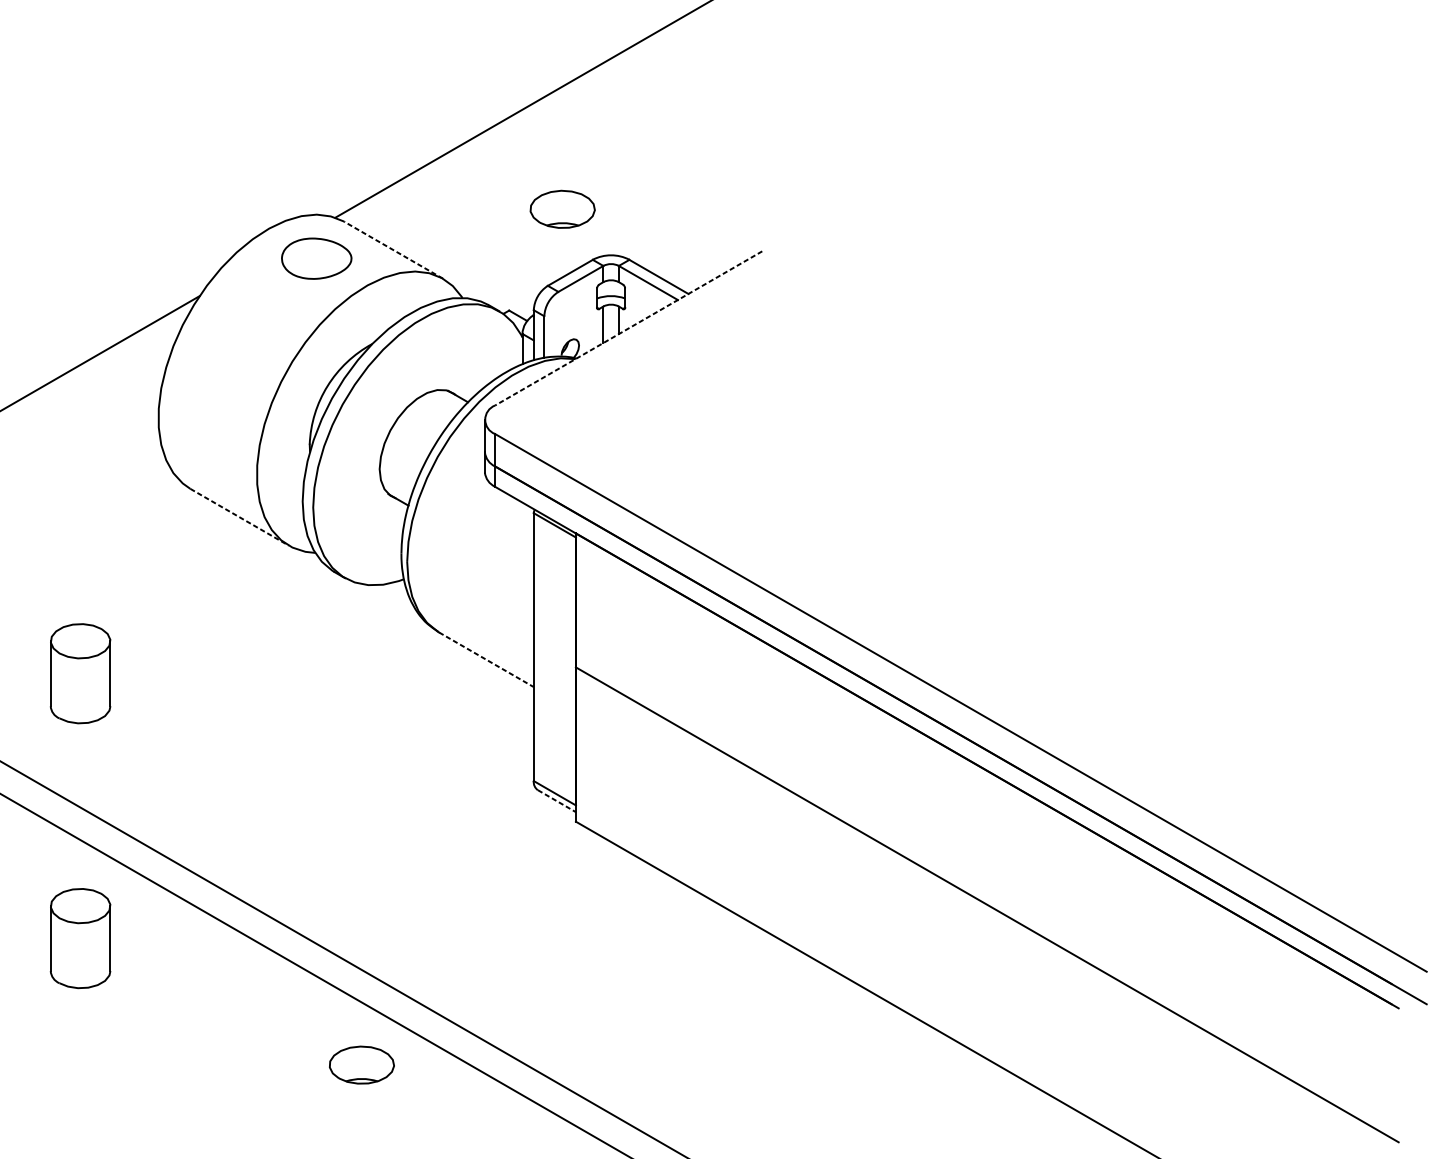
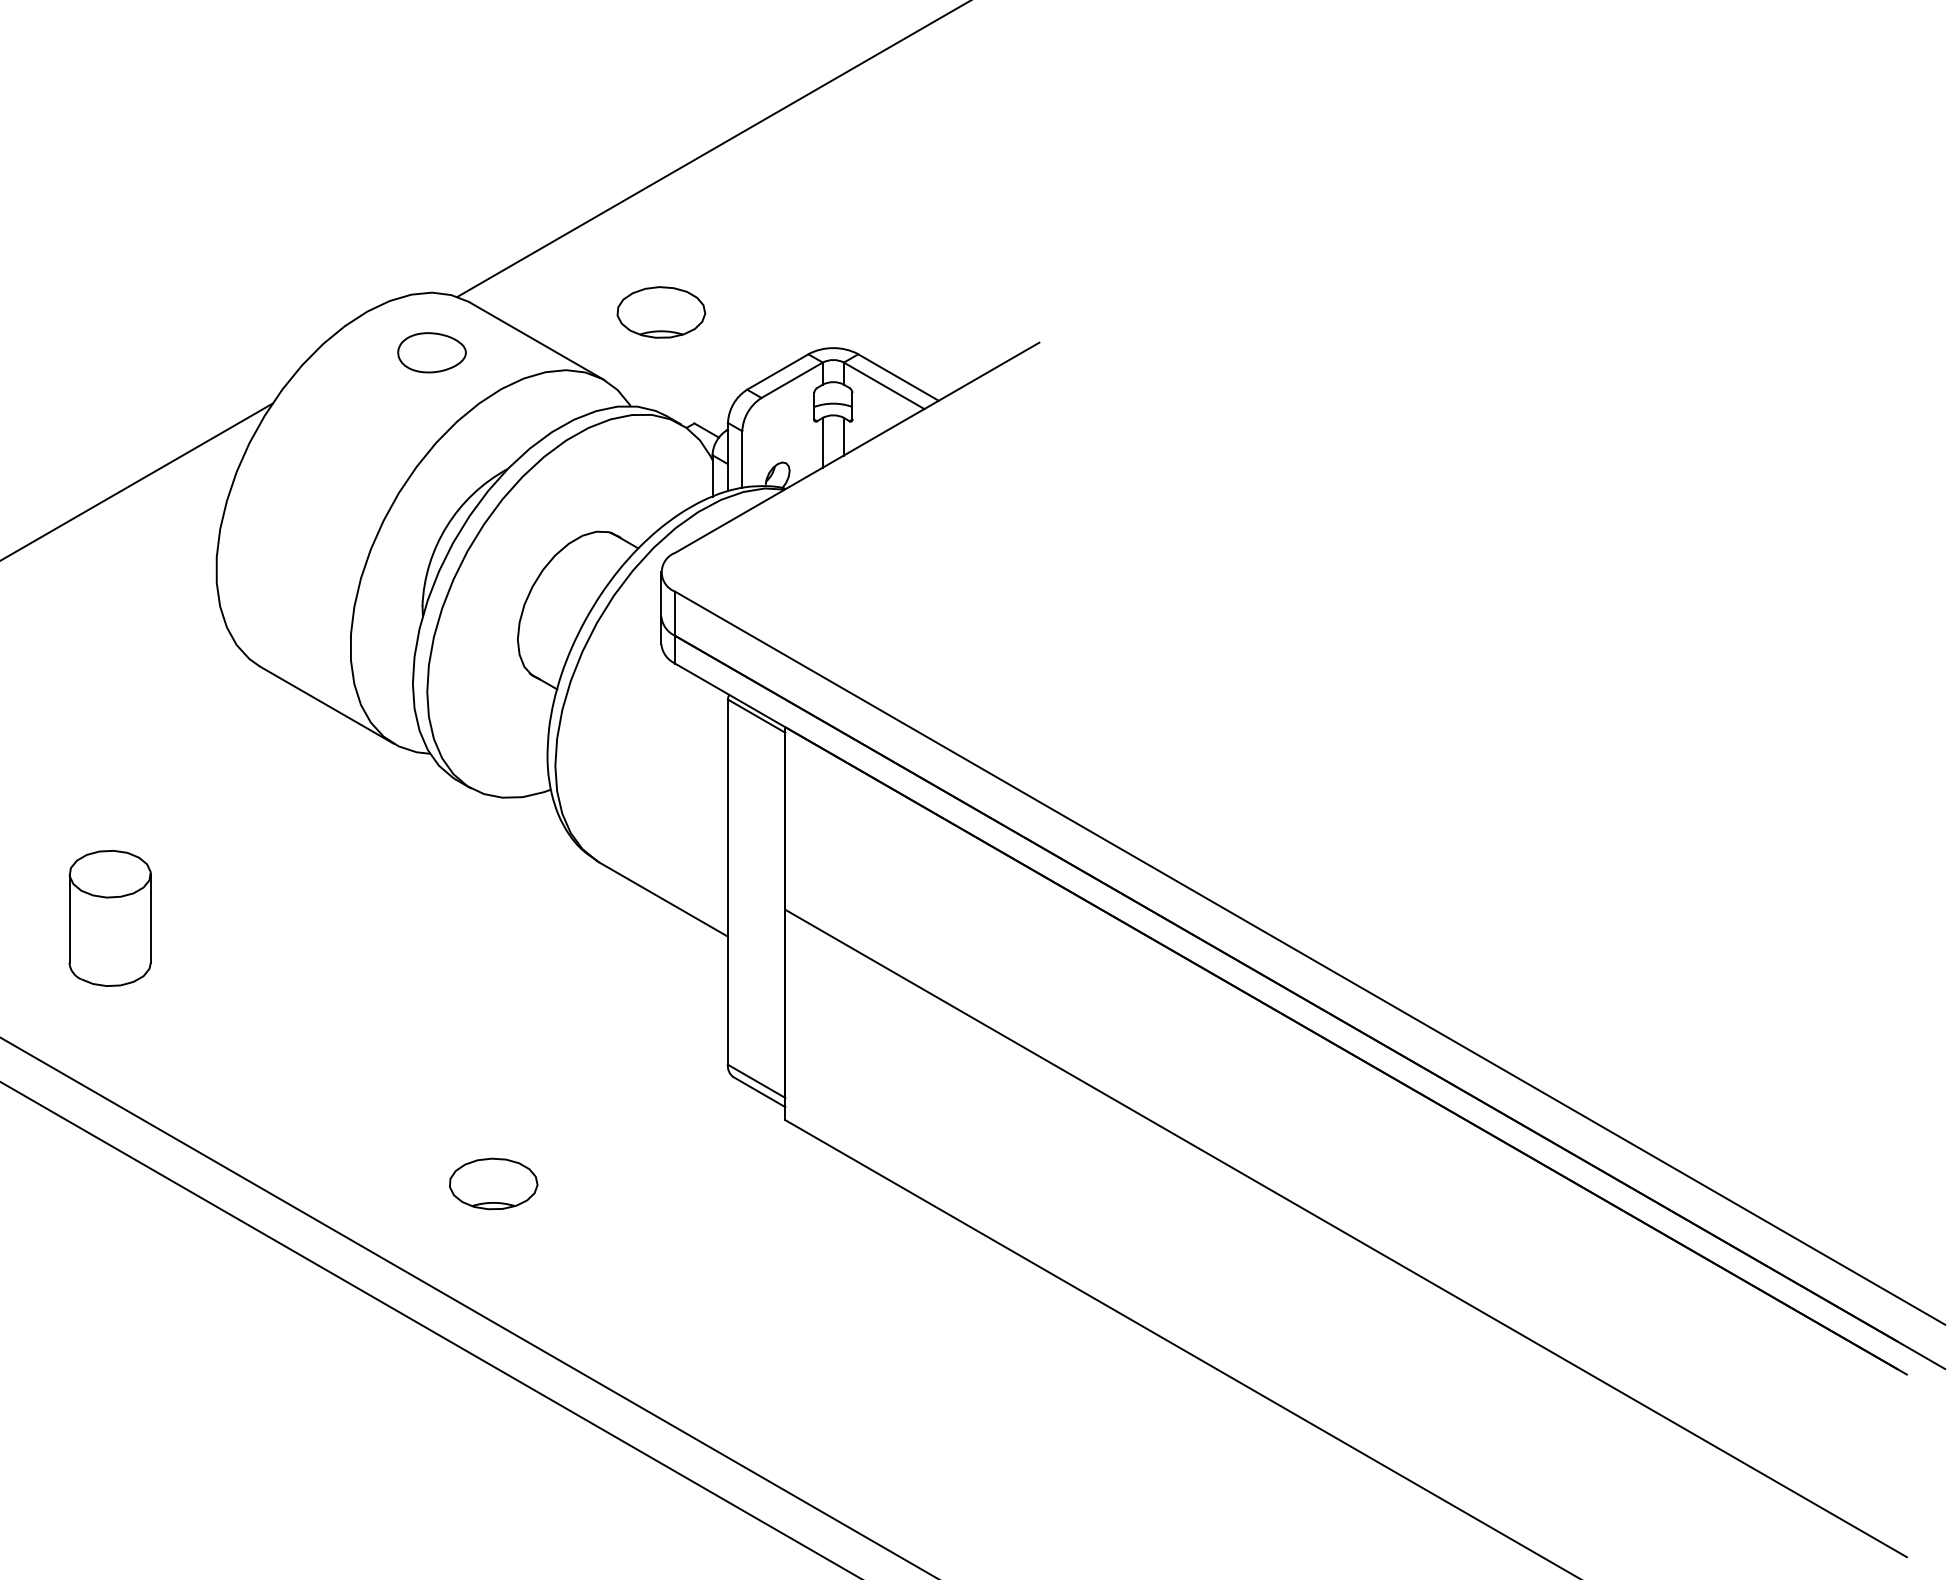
part: (562, 209) -> (661, 312), moved
line: (393, 249) -> (536, 340), dashed -> solid
part: (316, 258) -> (431, 352), size x0.71
line: (628, 328) -> (856, 448), dashed -> solid
line: (240, 517) -> (327, 705), dashed -> solid
line: (486, 659) -> (663, 899), dashed -> solid
line: (556, 801) -> (759, 1092), dashed -> solid
part: (80, 938) -> (109, 1279), removed
part: (361, 1064) -> (493, 1183), moved

